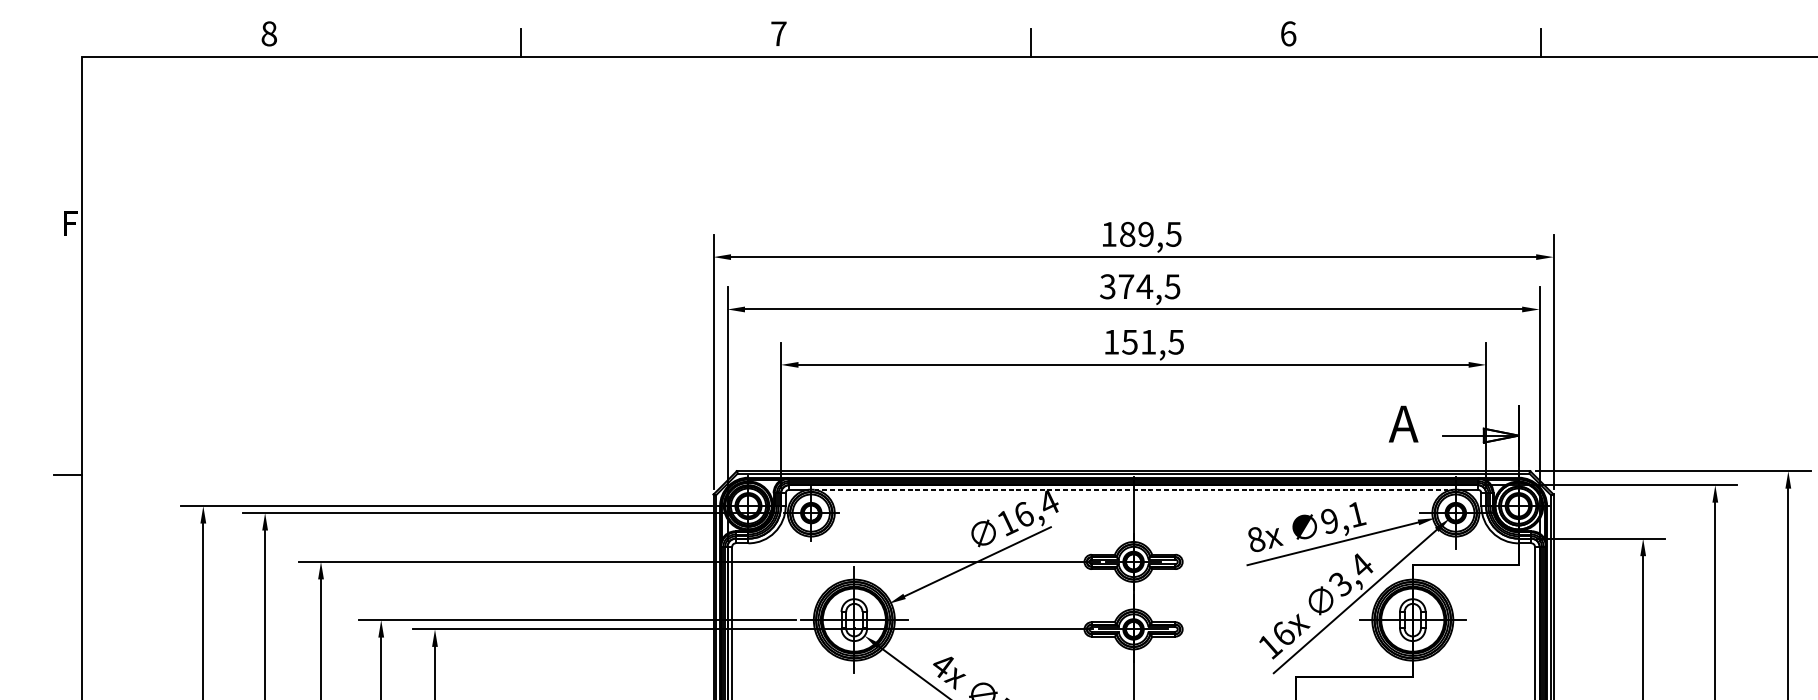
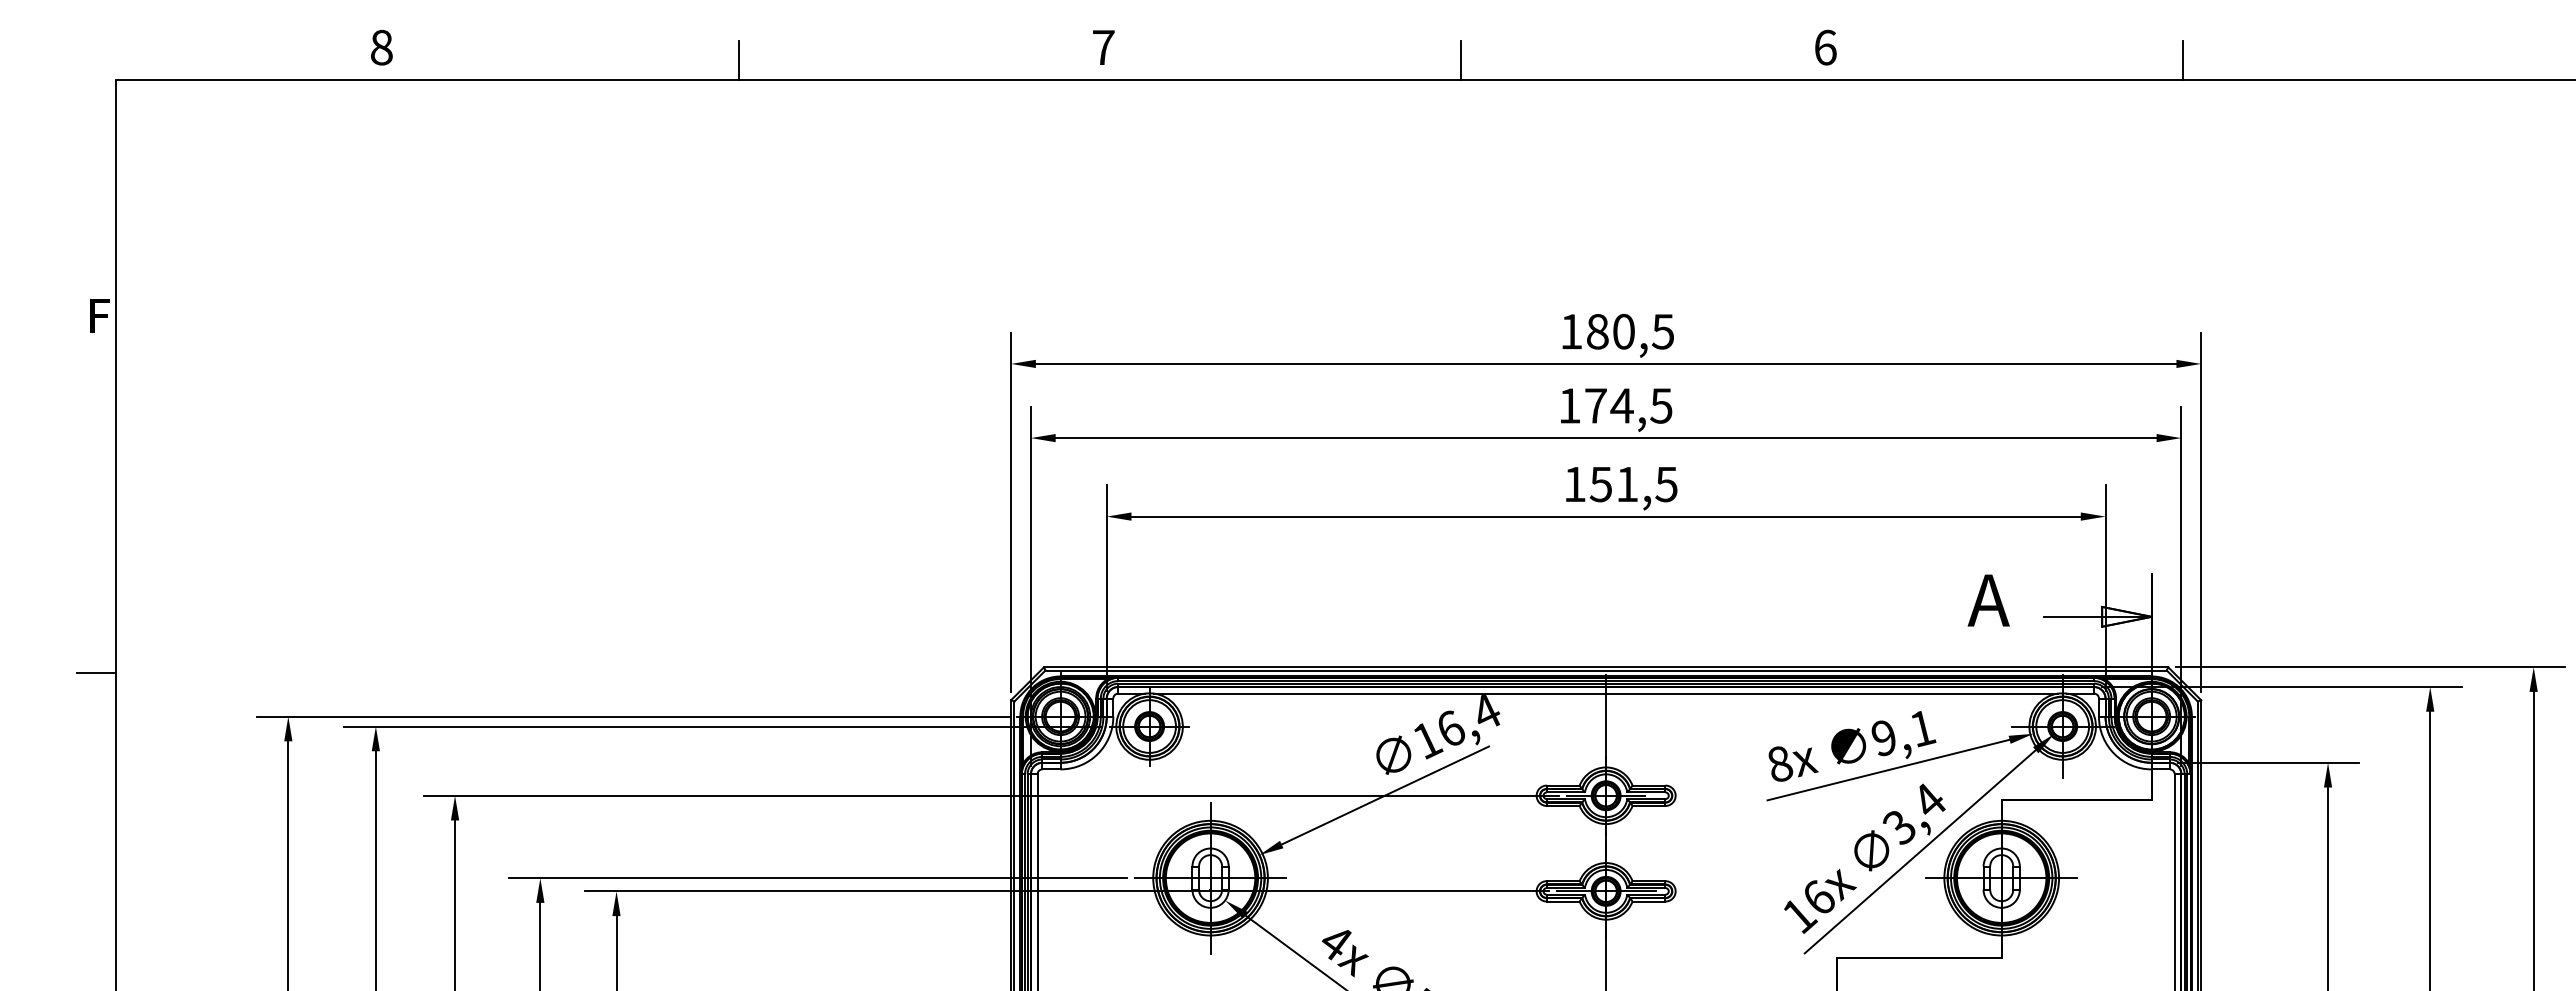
text: (1145, 234) -> (1623, 331), 189,5 -> 180,5
text: (1107, 286) -> (1569, 405), 374,5 -> 174,5
line: (1133, 489) -> (1606, 693), dashed -> solid

